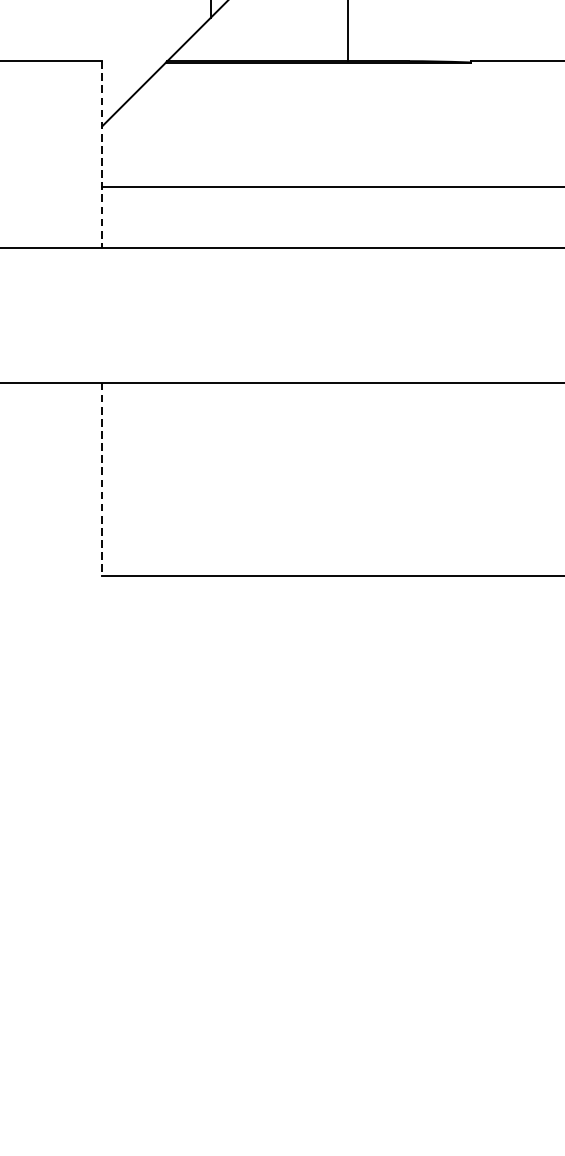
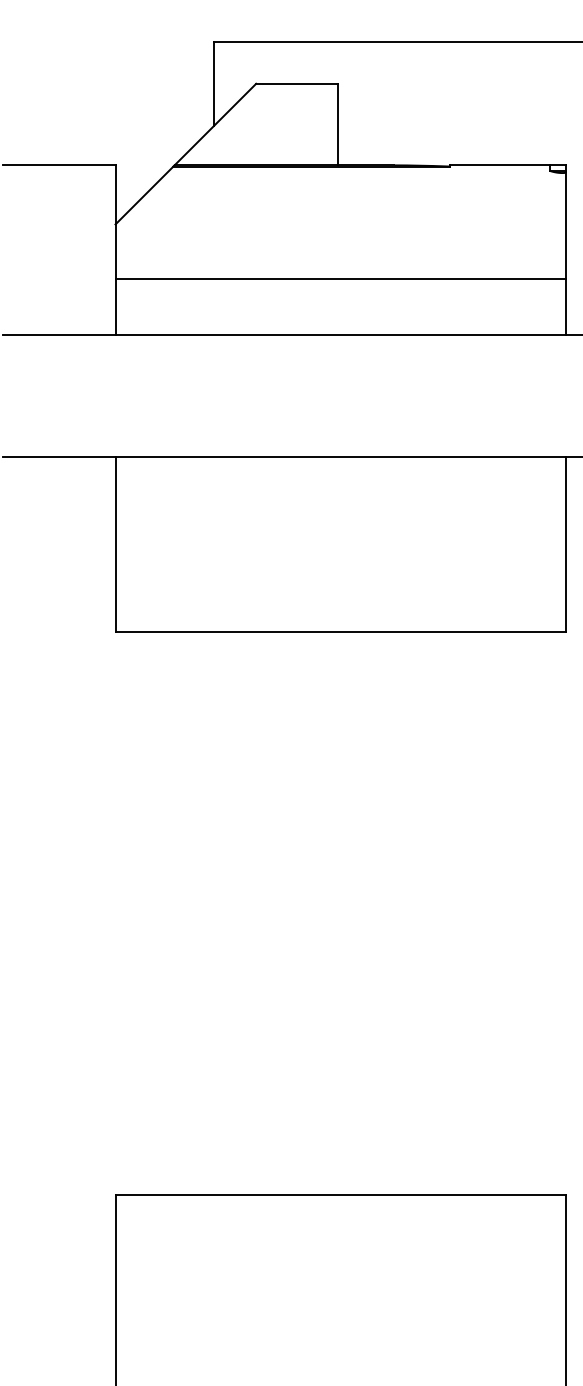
line: (102, 154) -> (115, 250), dashed -> solid
line: (102, 478) -> (115, 544), dashed -> solid

